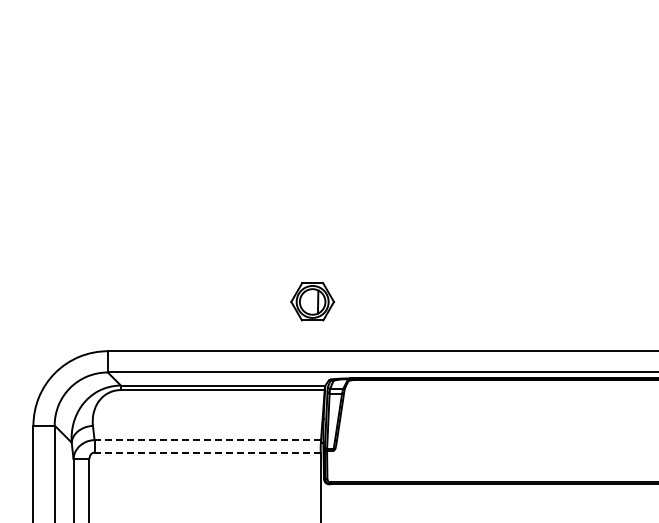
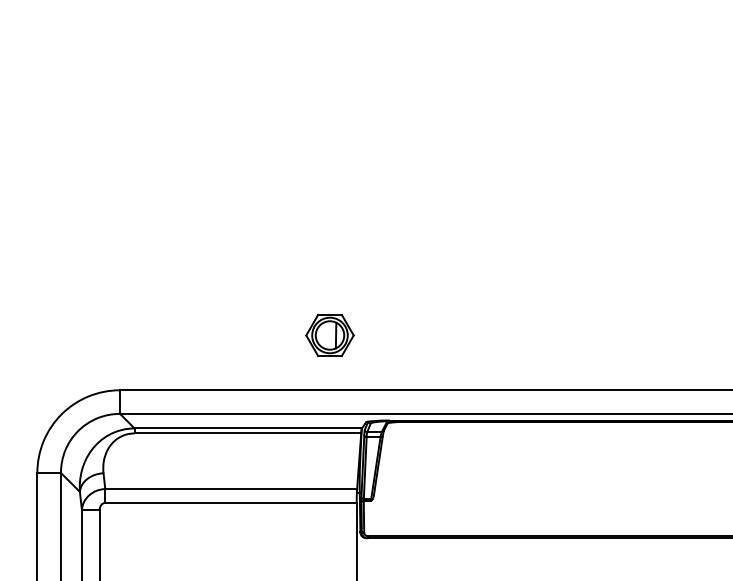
part: (312, 301) -> (329, 334), moved
line: (207, 440) -> (230, 489), dashed -> solid
line: (207, 452) -> (230, 502), dashed -> solid

